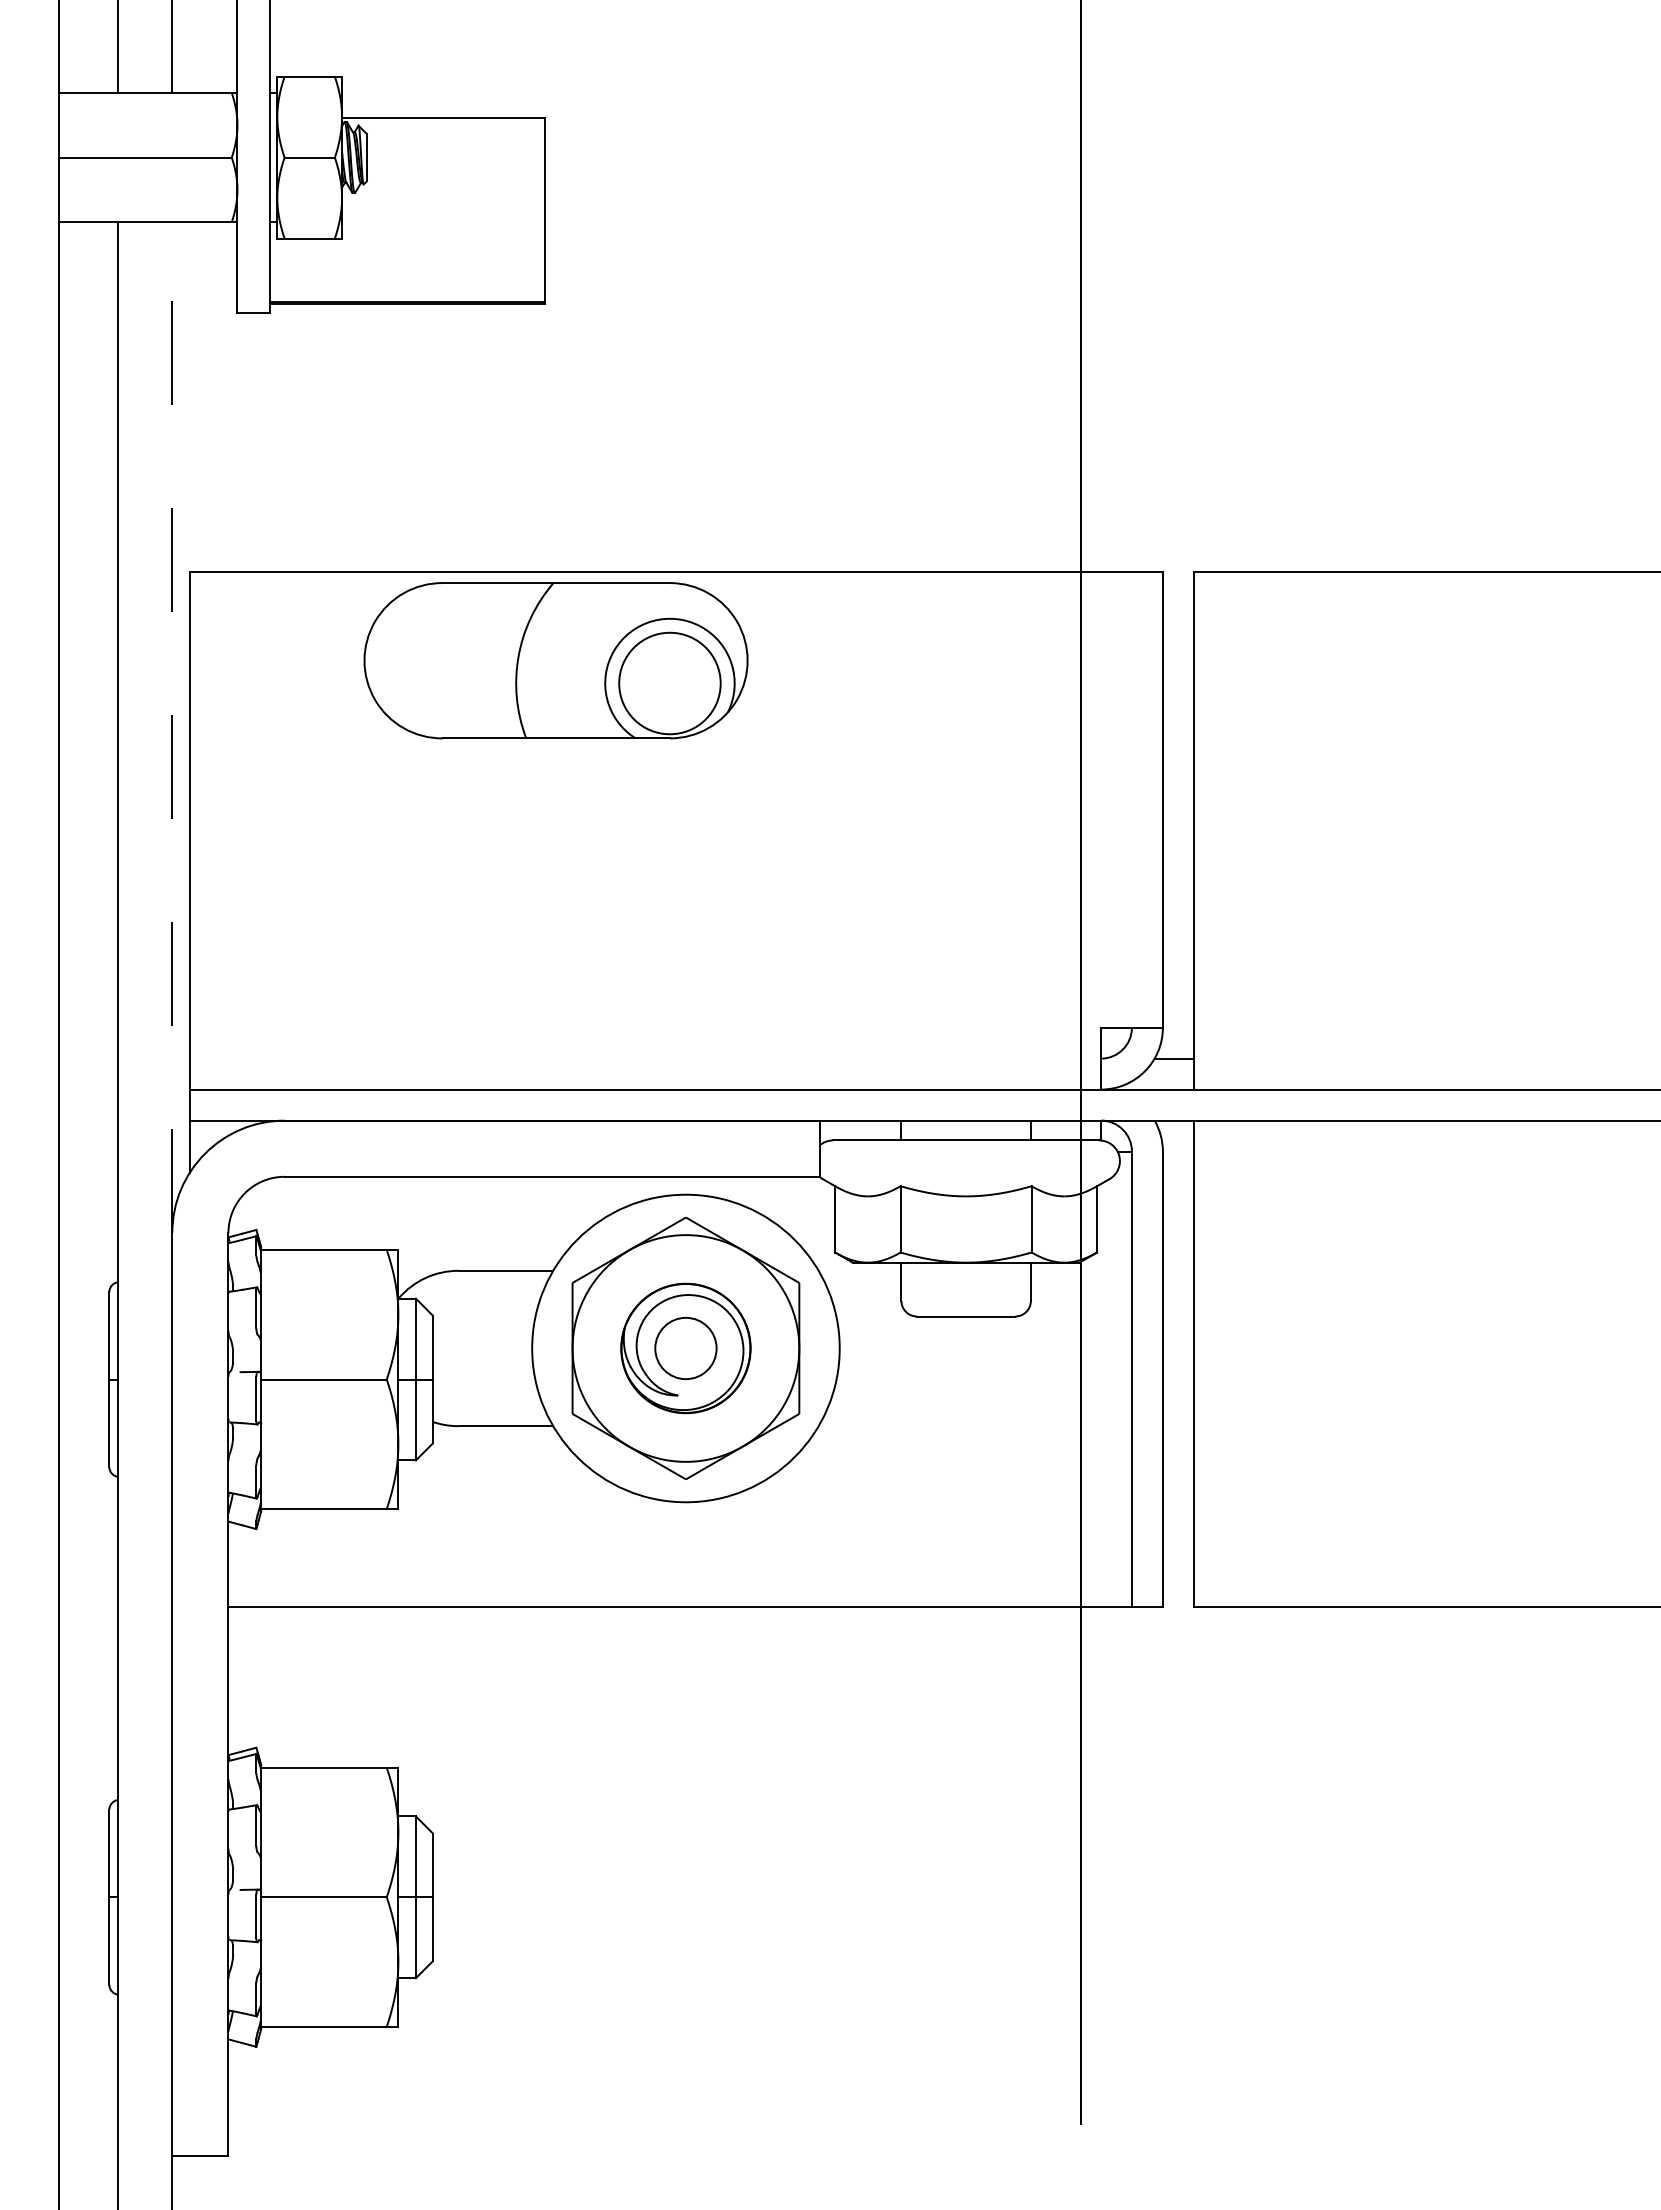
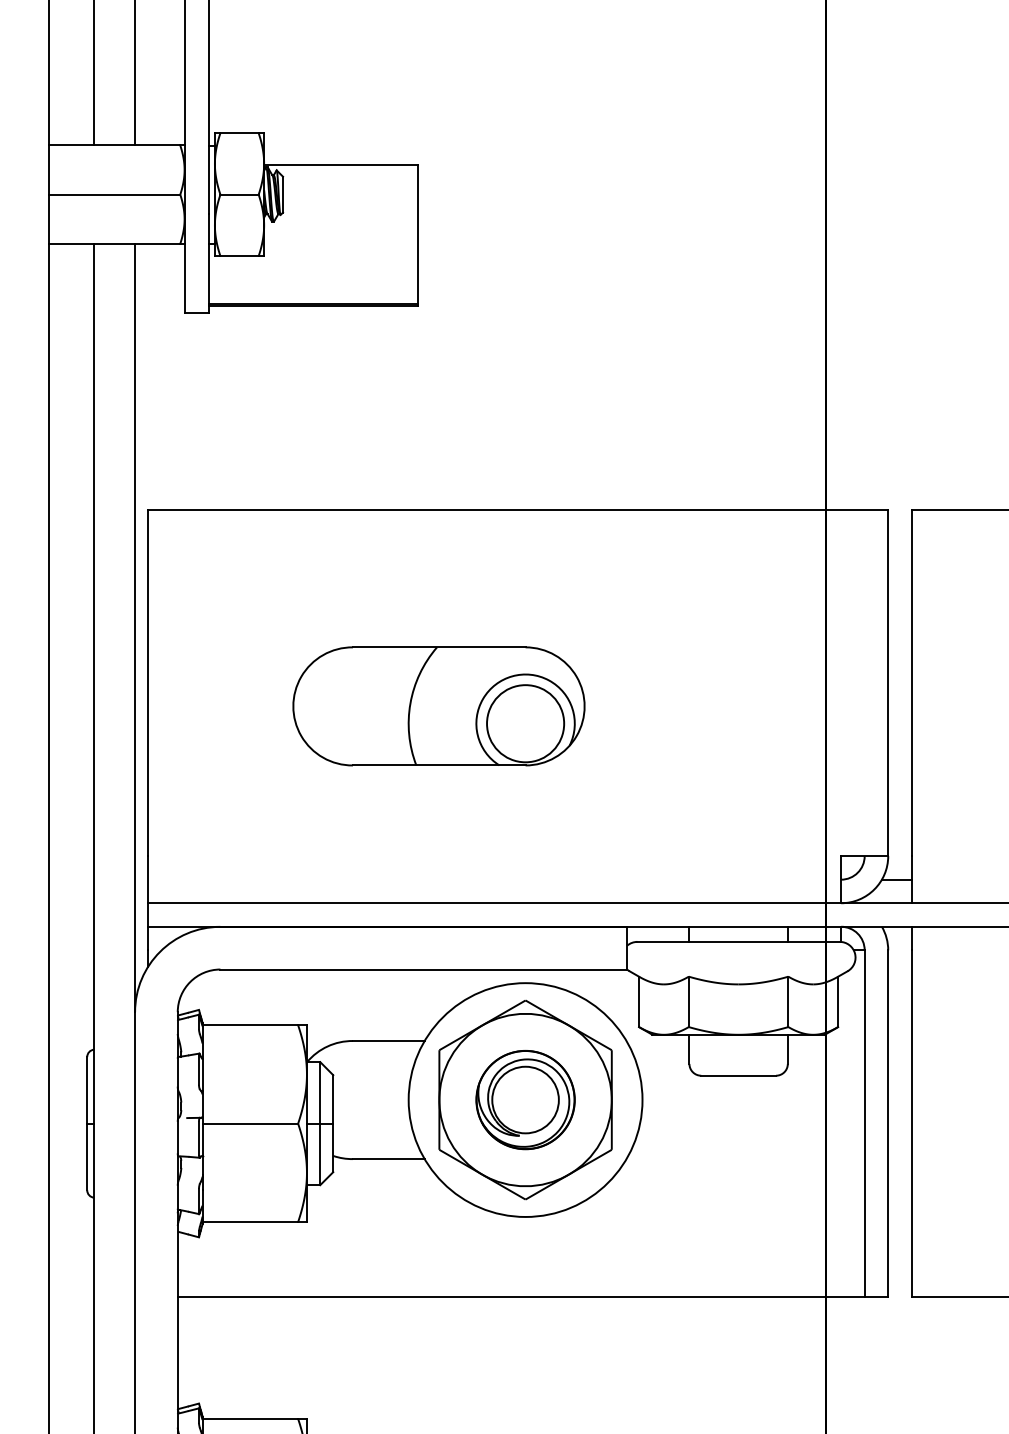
part: (555, 660) -> (438, 706), moved
line: (172, 727) -> (135, 627), dashed -> solid
circle: (685, 1348) -> (525, 1100), size x1.43

